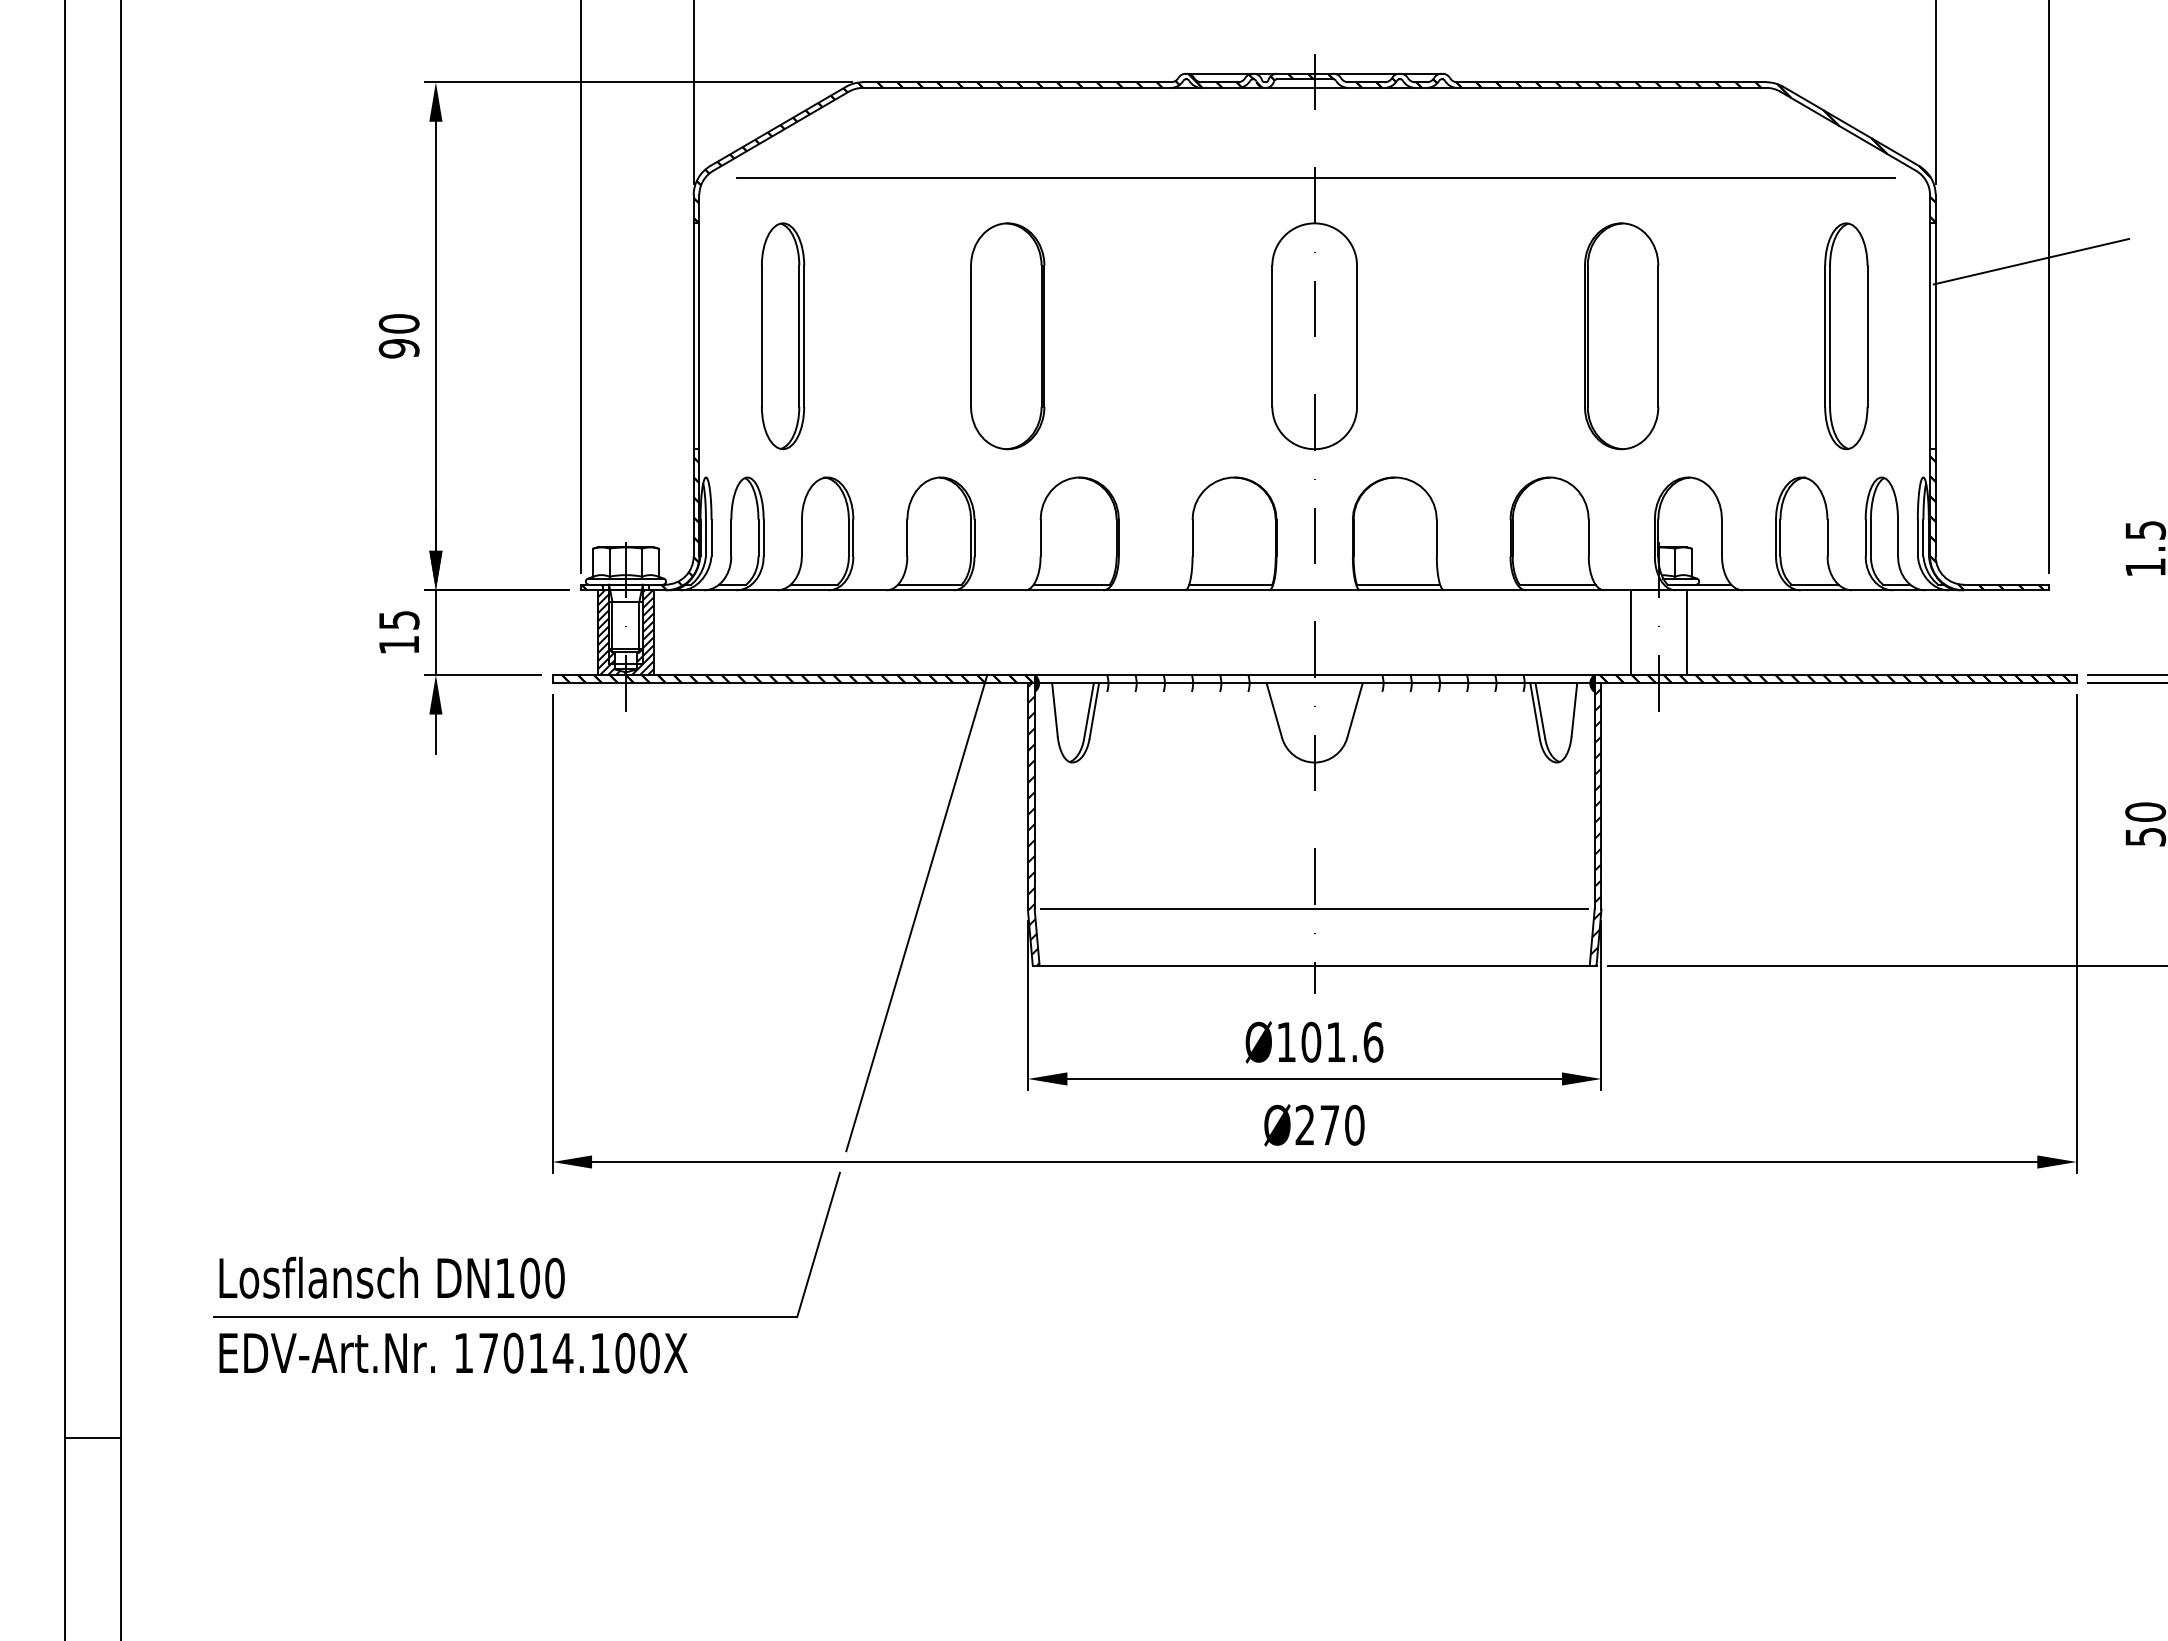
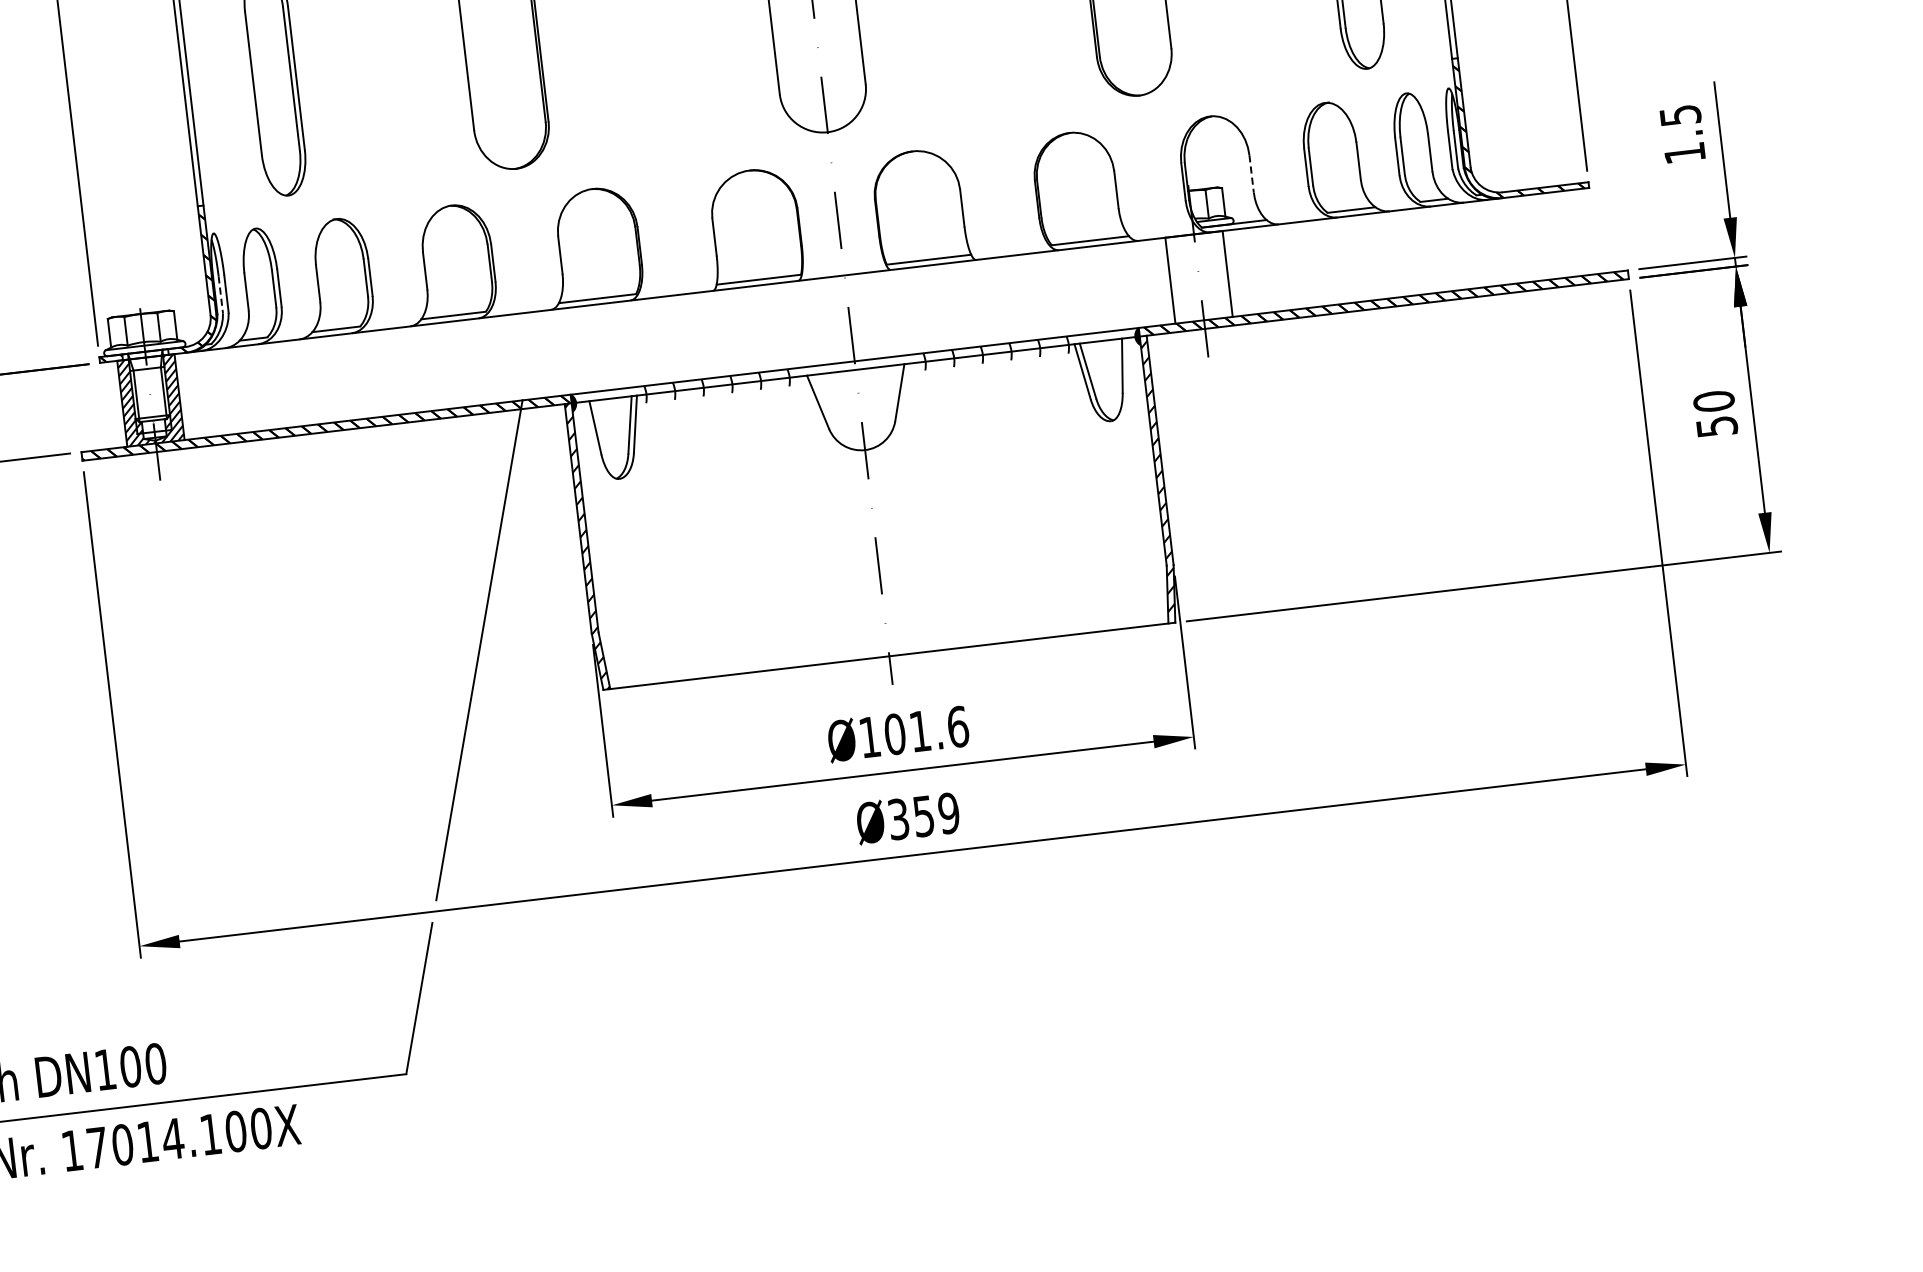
line: (705, 538) -> (220, 295), solid -> dashed
line: (1721, 538) -> (1251, 174), solid -> dashed
line: (1314, 909) -> (882, 599), removed
text: (1329, 1125) -> (923, 816), Ø270 -> Ø359

